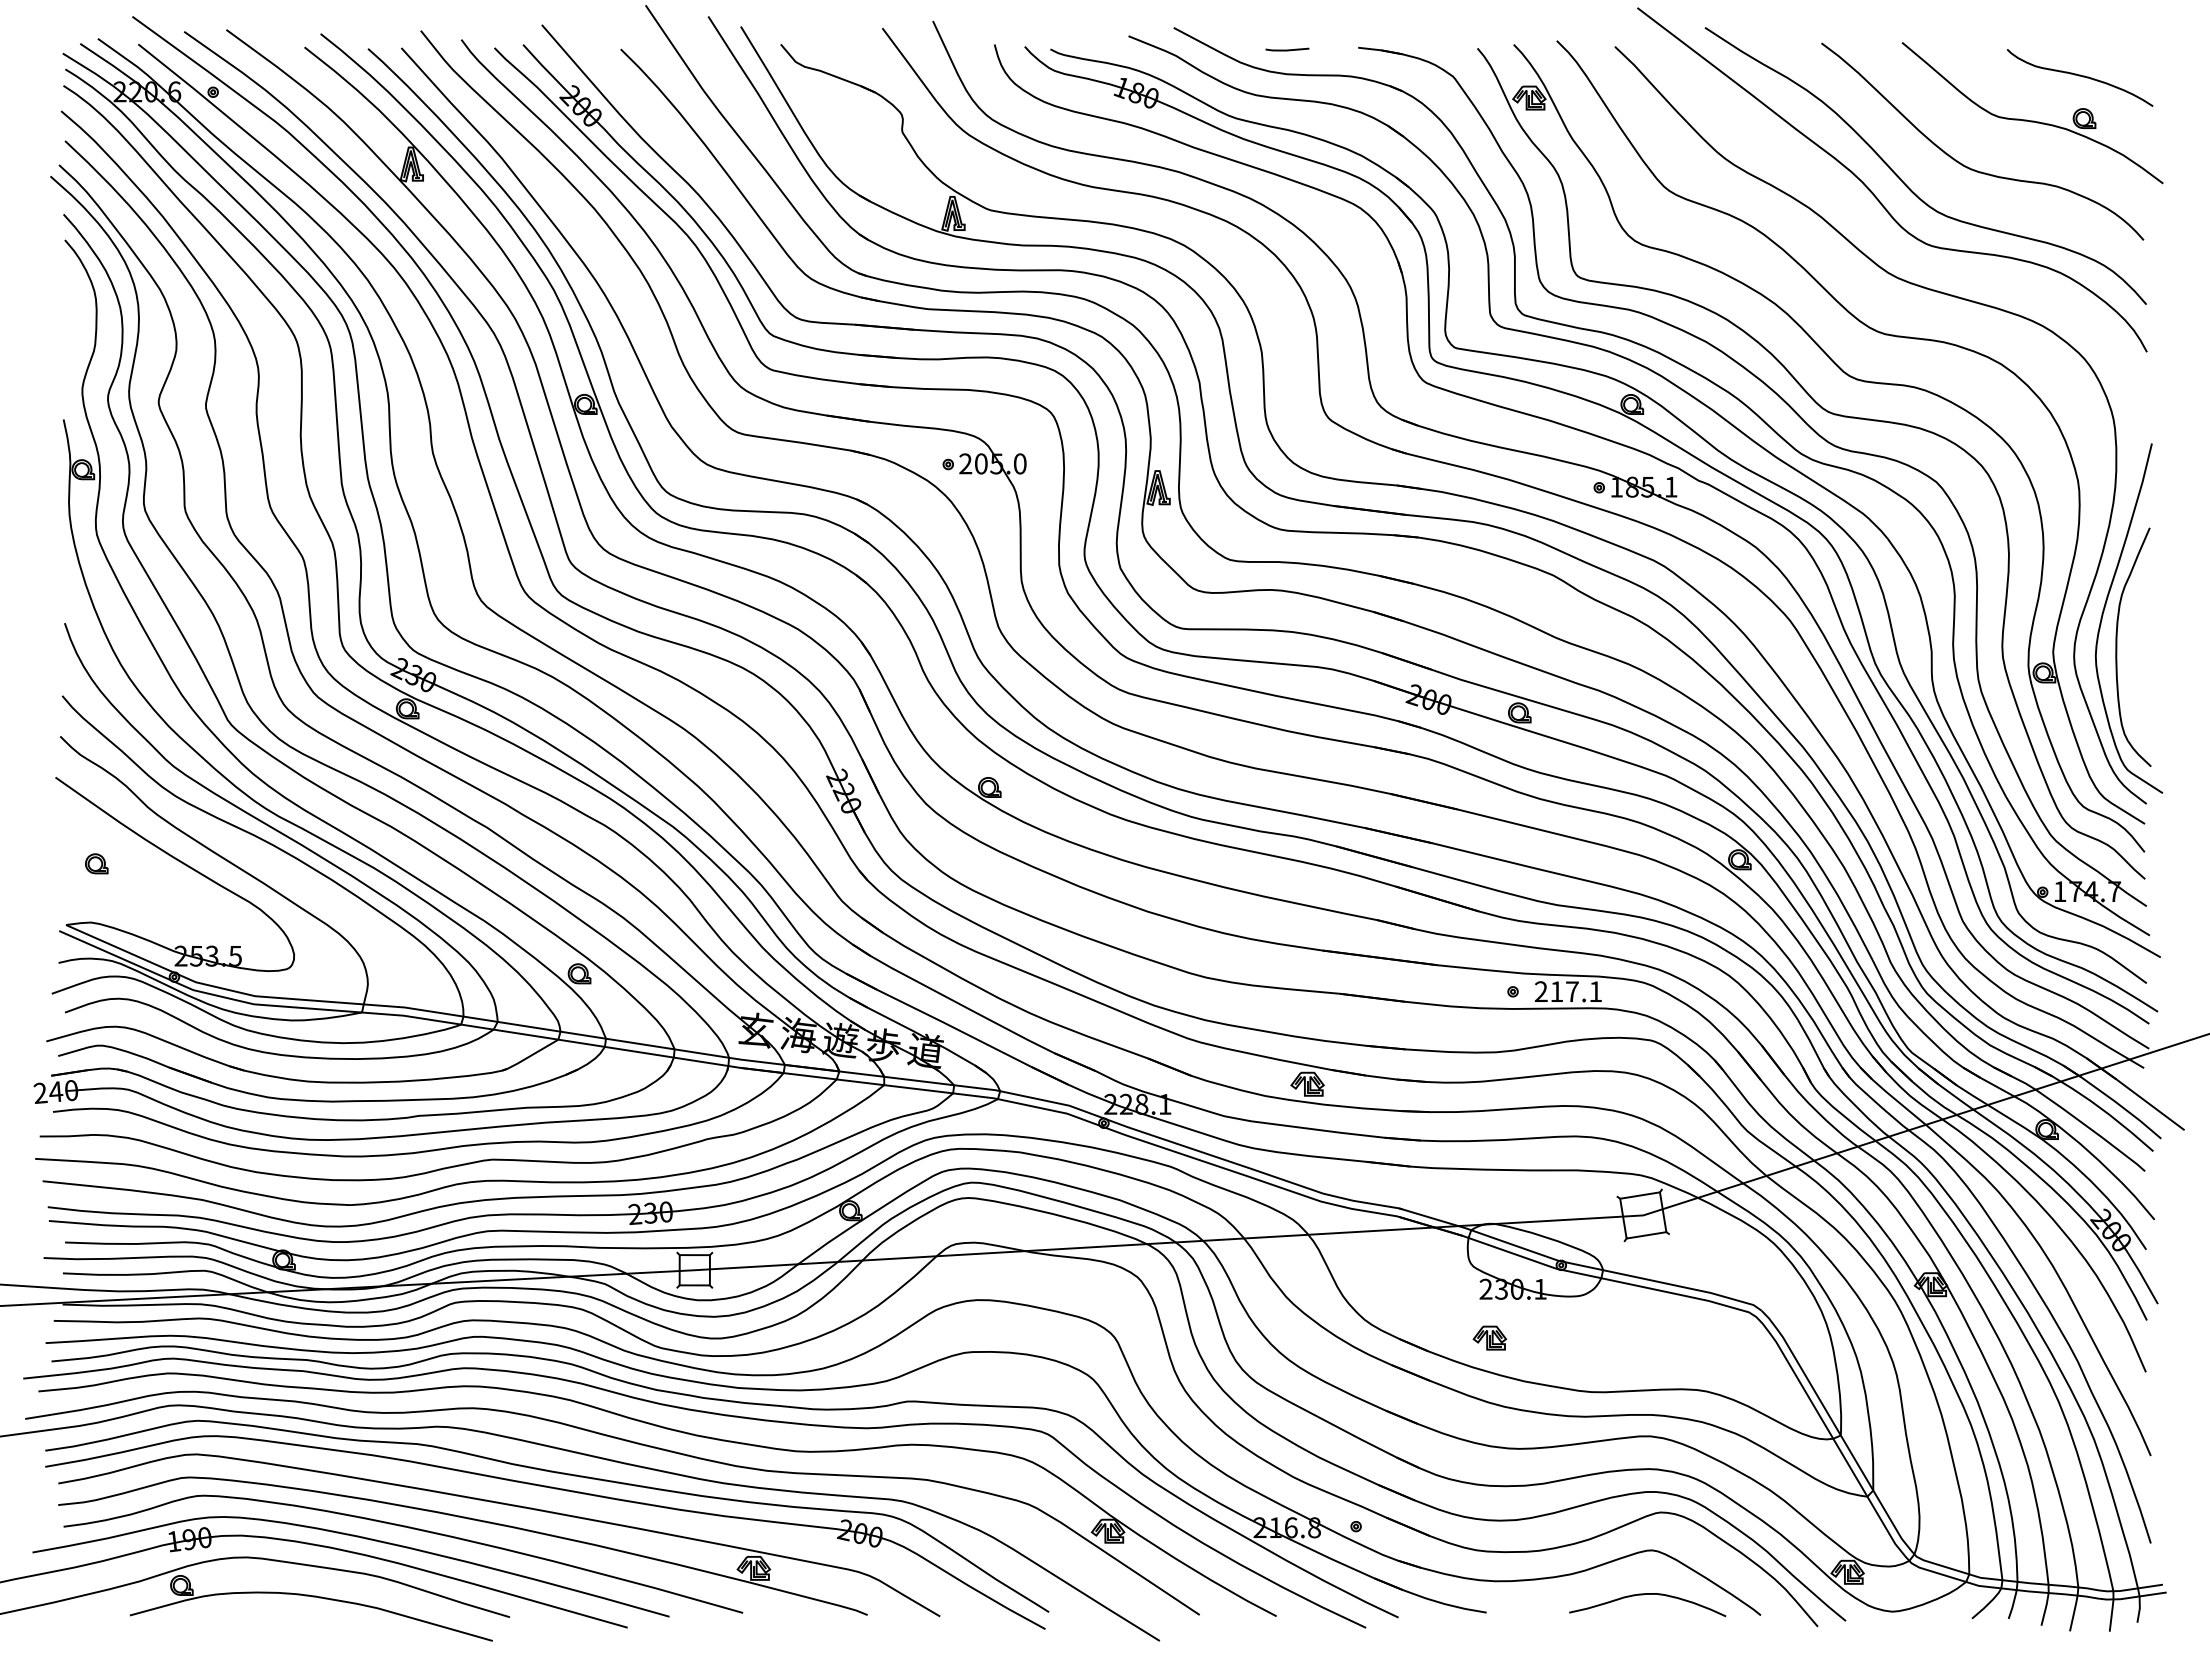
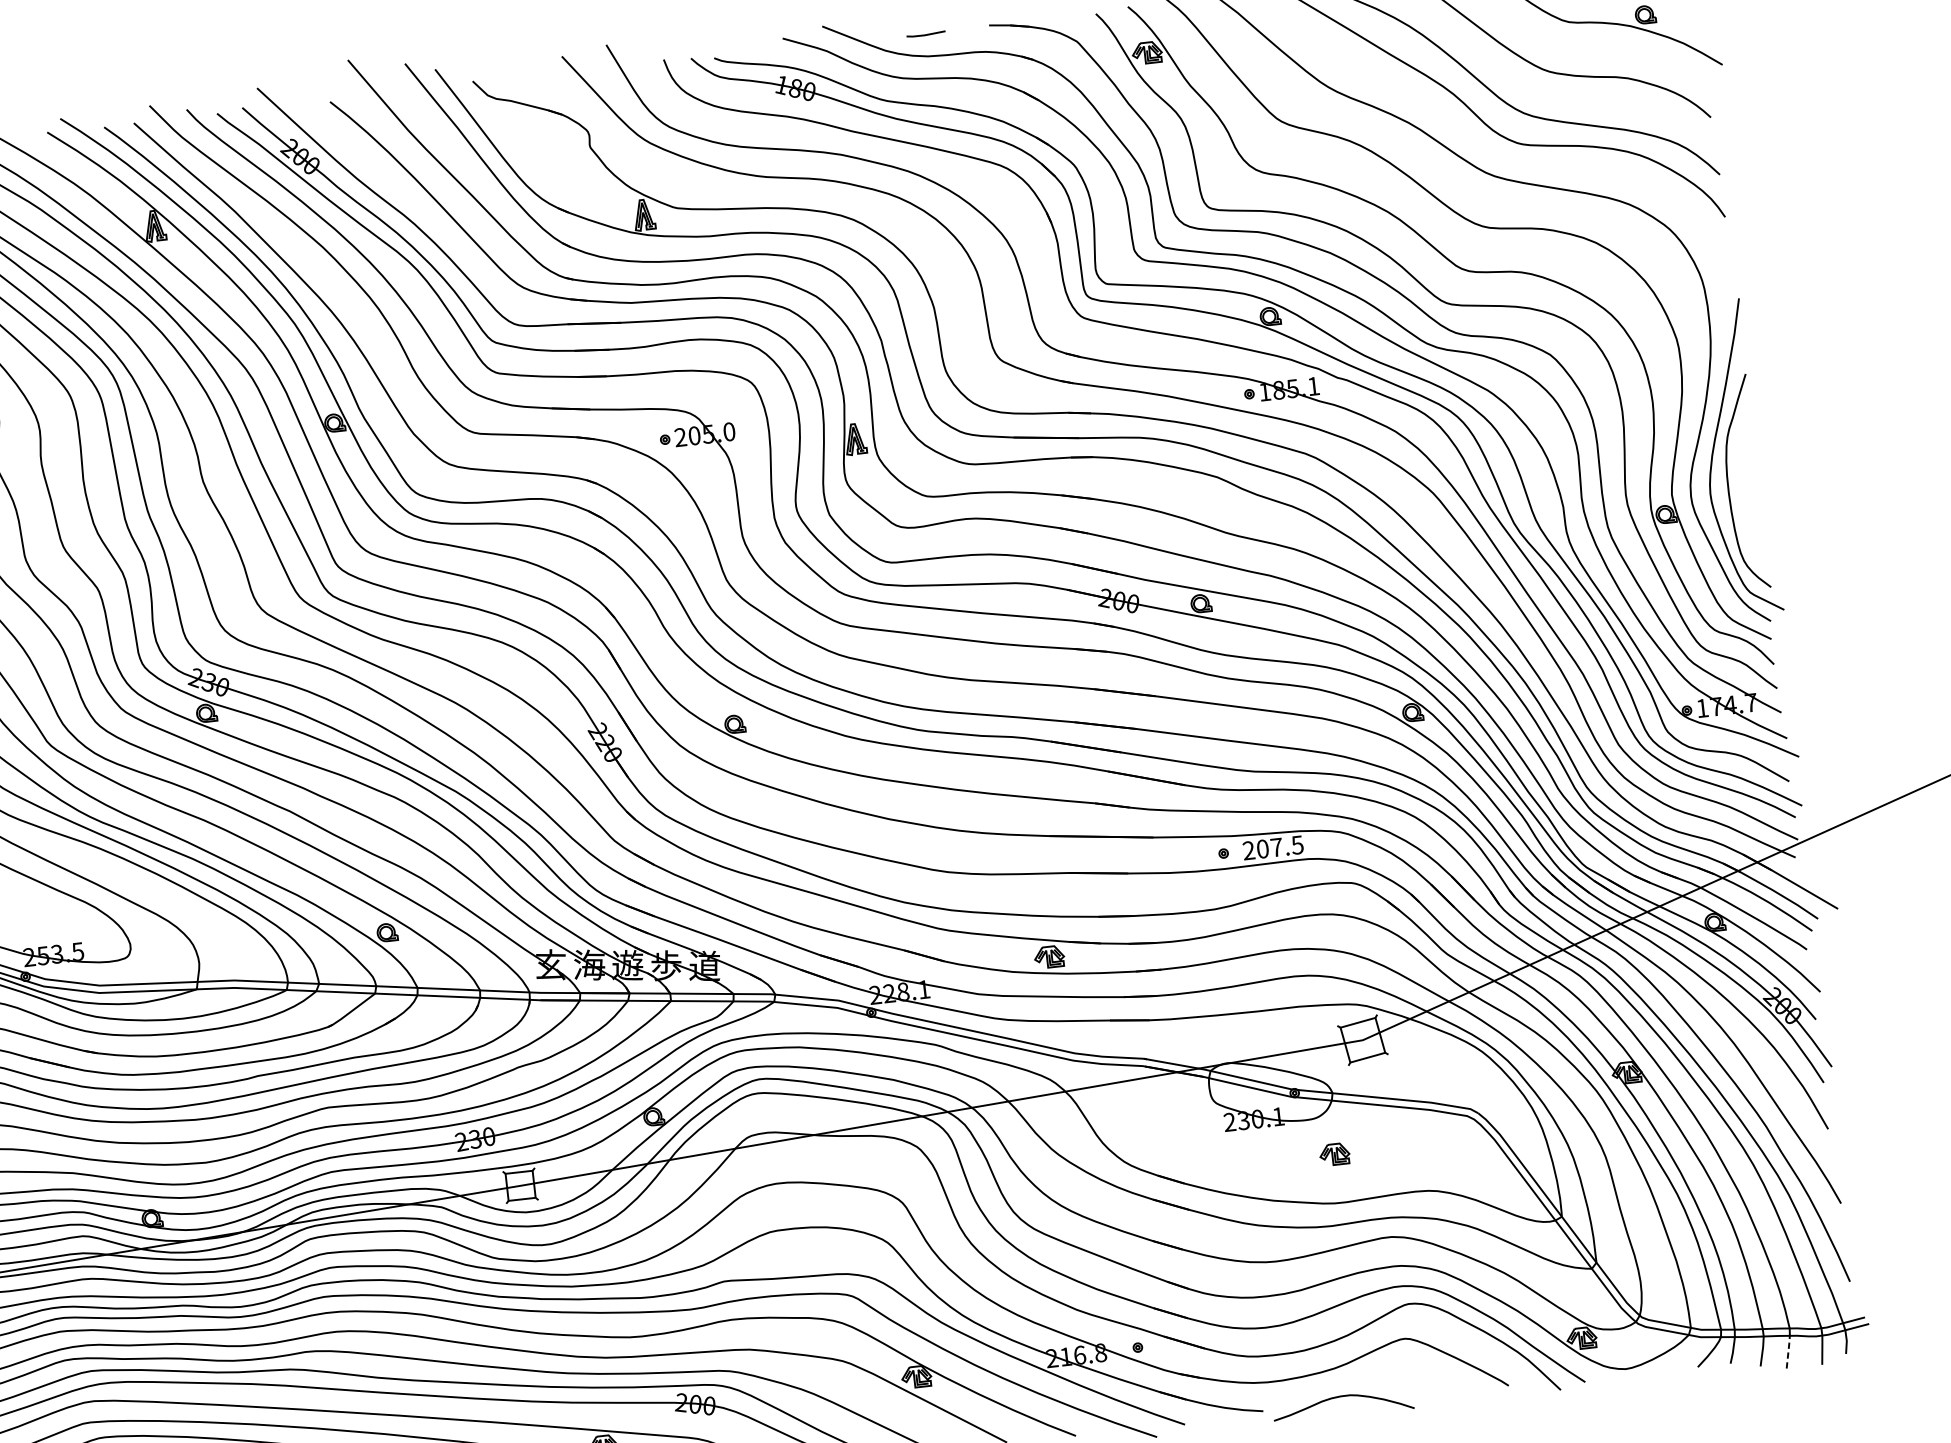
text: (1576, 991) -> (1280, 846), 217.1 -> 207.5
part: (1489, 1337) -> (1334, 1154), moved
curve: (1643, 1595) -> (1338, 1398), moved
line: (2074, 1612) -> (1788, 1351), solid -> dashed

